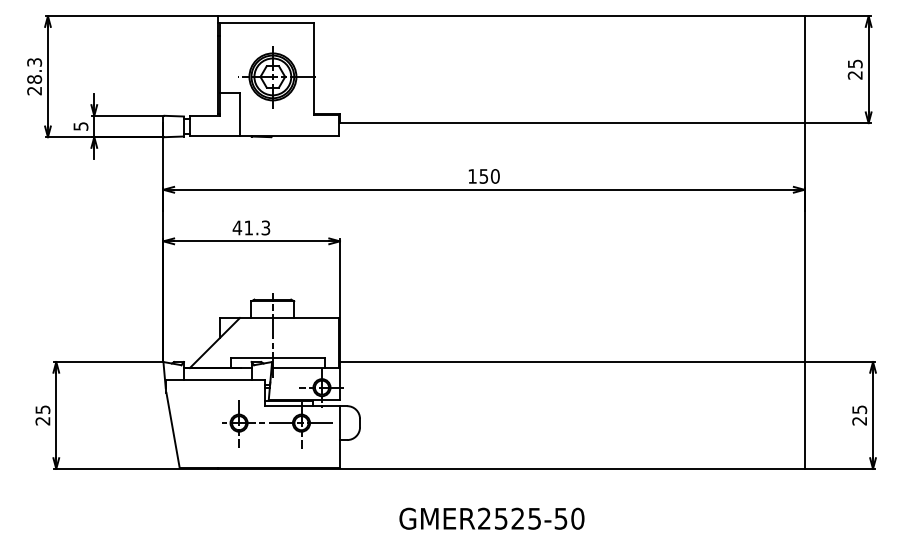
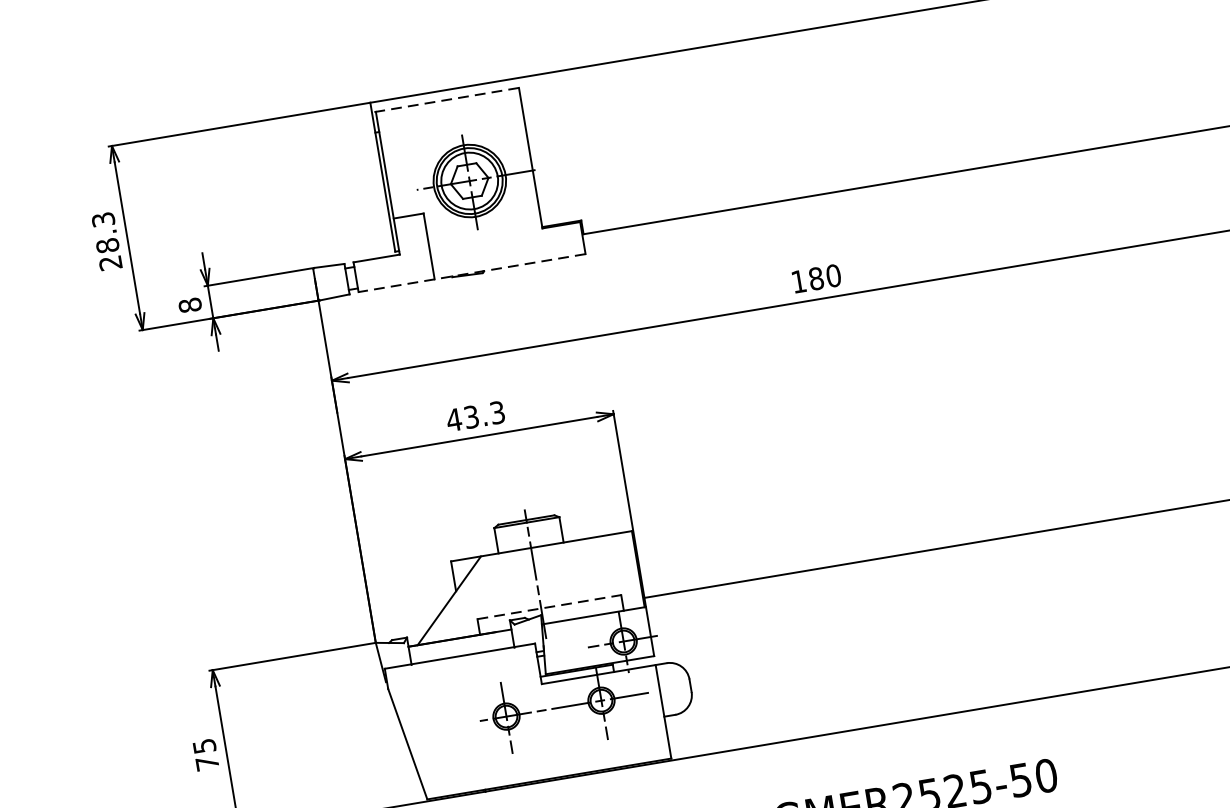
line: (265, 22) -> (444, 100), solid -> dashed
text: (80, 126) -> (189, 305), 5 -> 8
line: (264, 135) -> (471, 272), solid -> dashed
text: (483, 176) -> (815, 278), 150 -> 180
text: (248, 227) -> (470, 416), 41.3 -> 43.3
line: (278, 357) -> (549, 606), solid -> dashed
text: (42, 421) -> (206, 764), 25 -> 75

